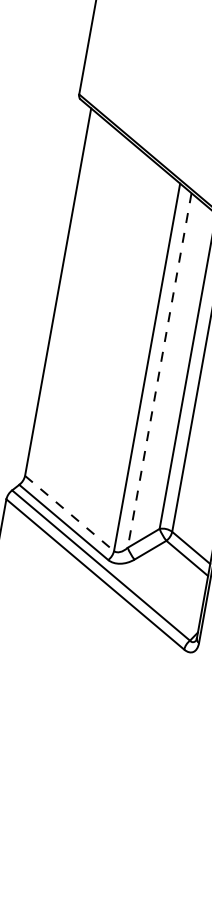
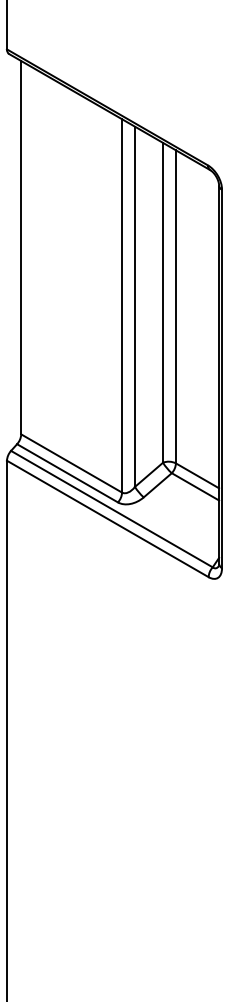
line: (159, 371) -> (134, 307), dashed -> solid
line: (70, 513) -> (72, 463), dashed -> solid

